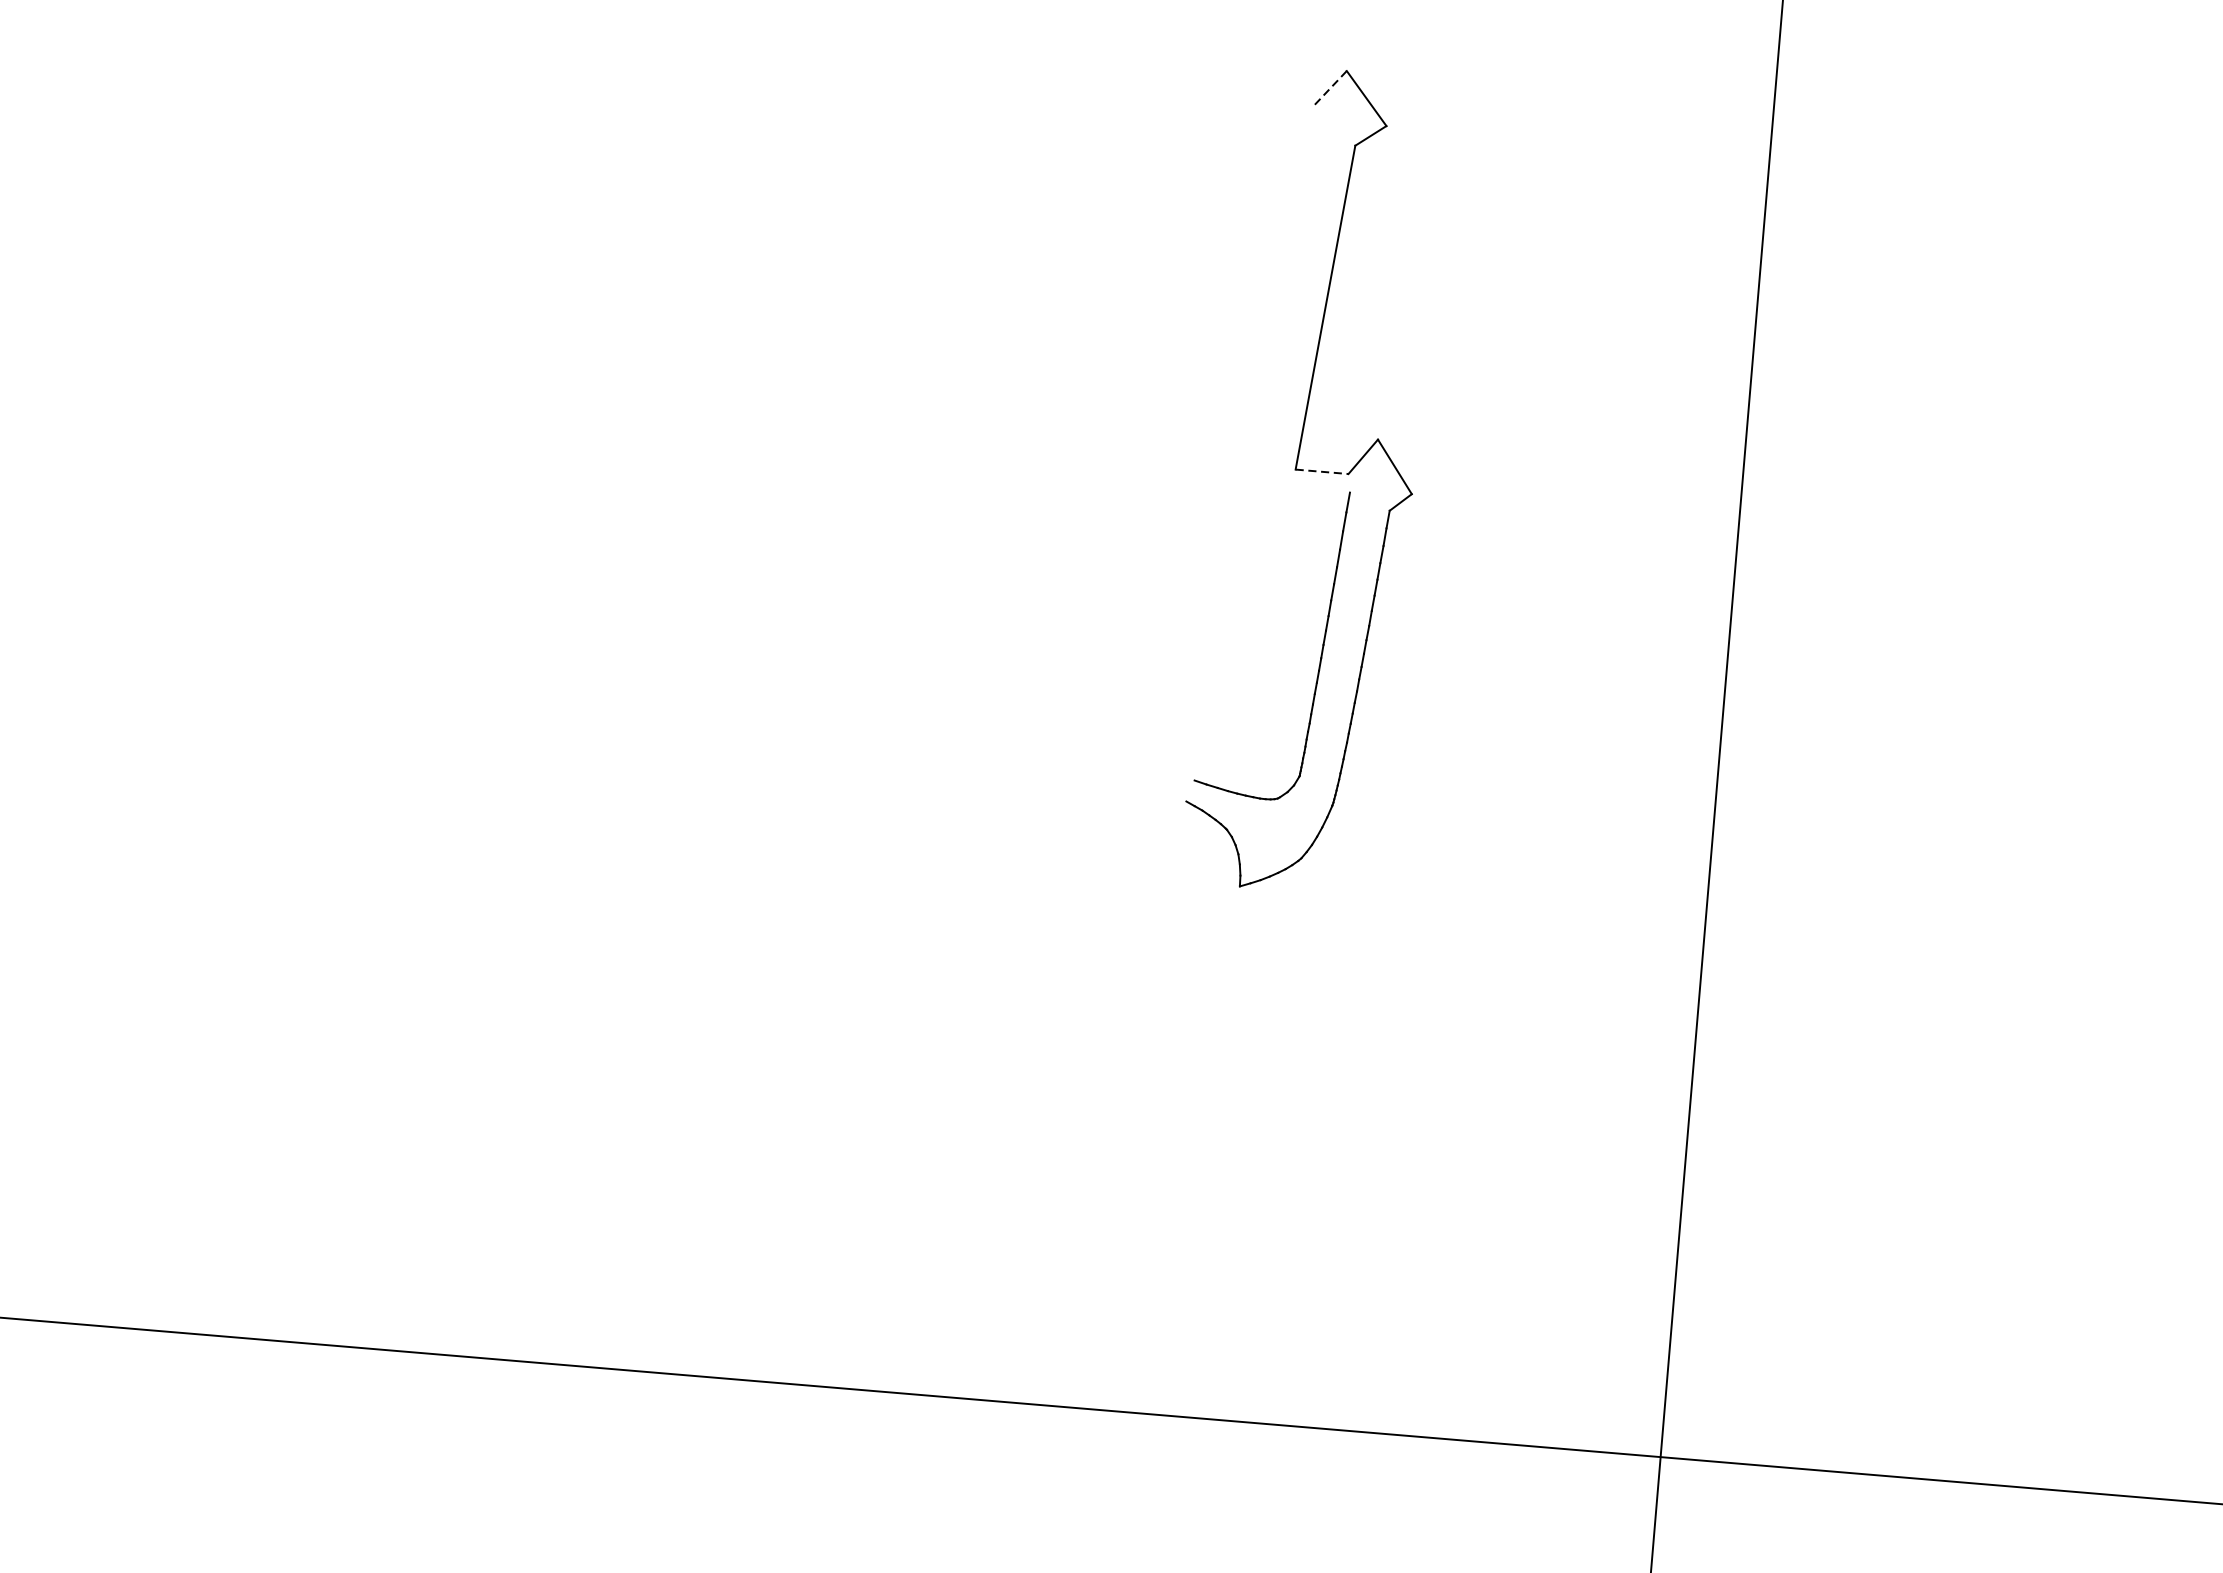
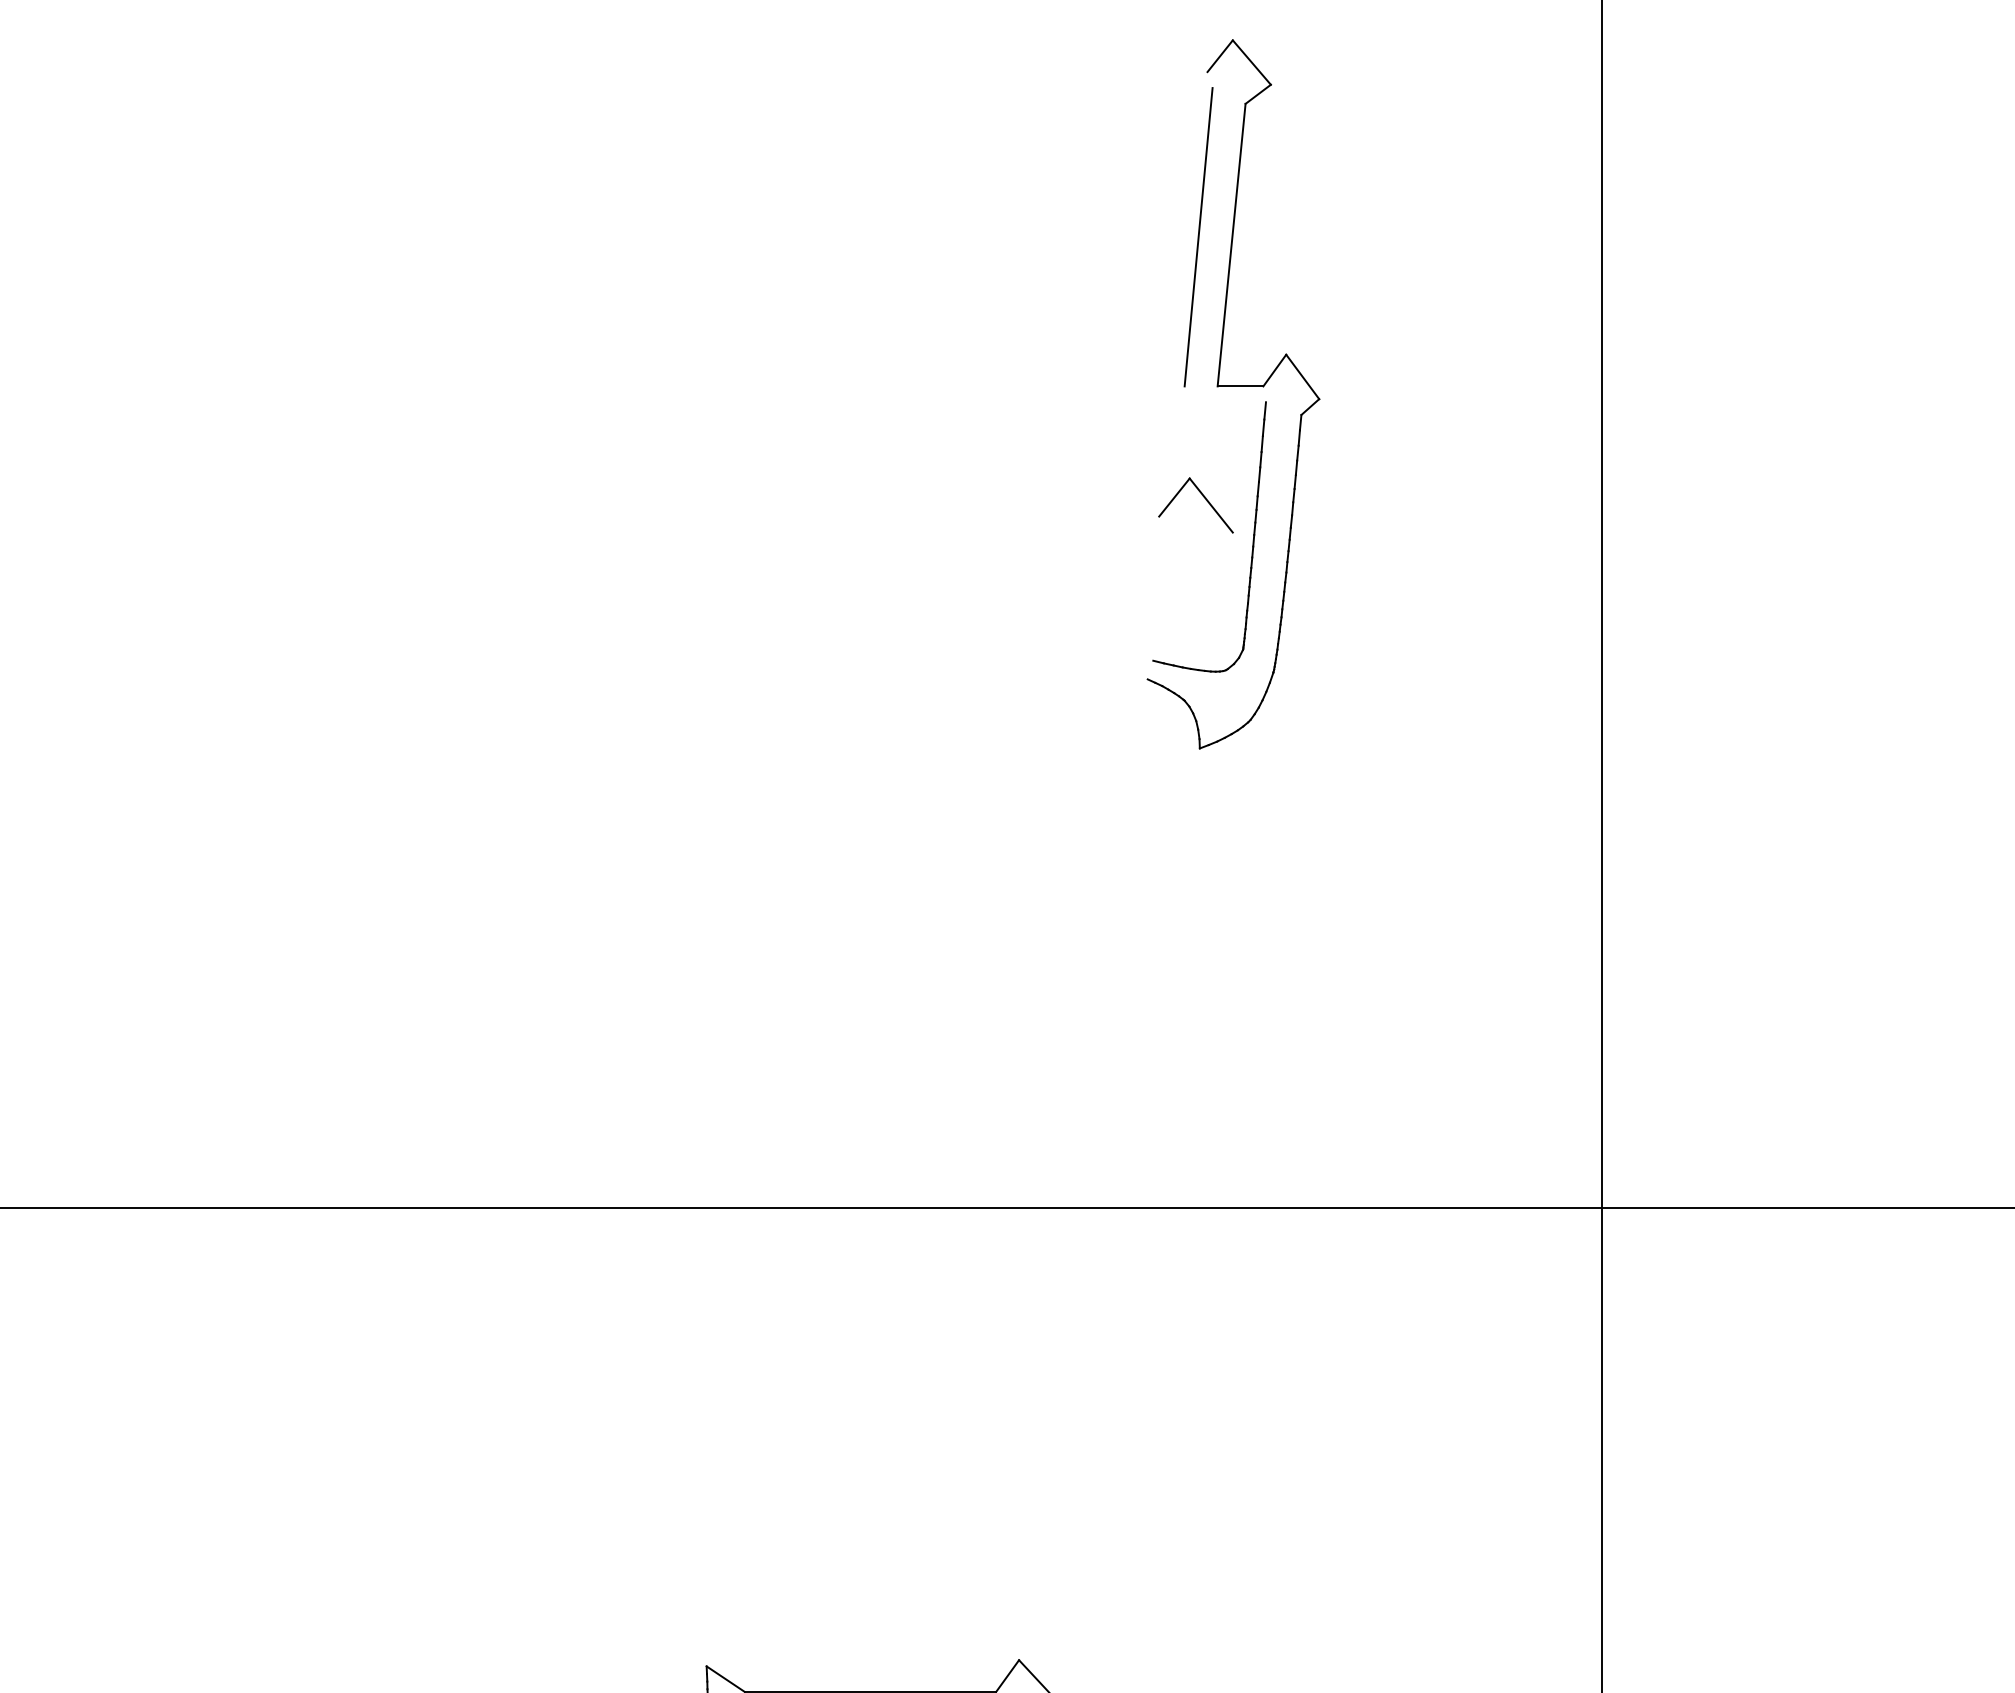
line: (1329, 88) -> (1219, 56), dashed -> solid
line: (1287, 295) -> (1198, 237), added
line: (1322, 471) -> (1240, 386), dashed -> solid
part: (1268, 596) -> (1203, 497), added

